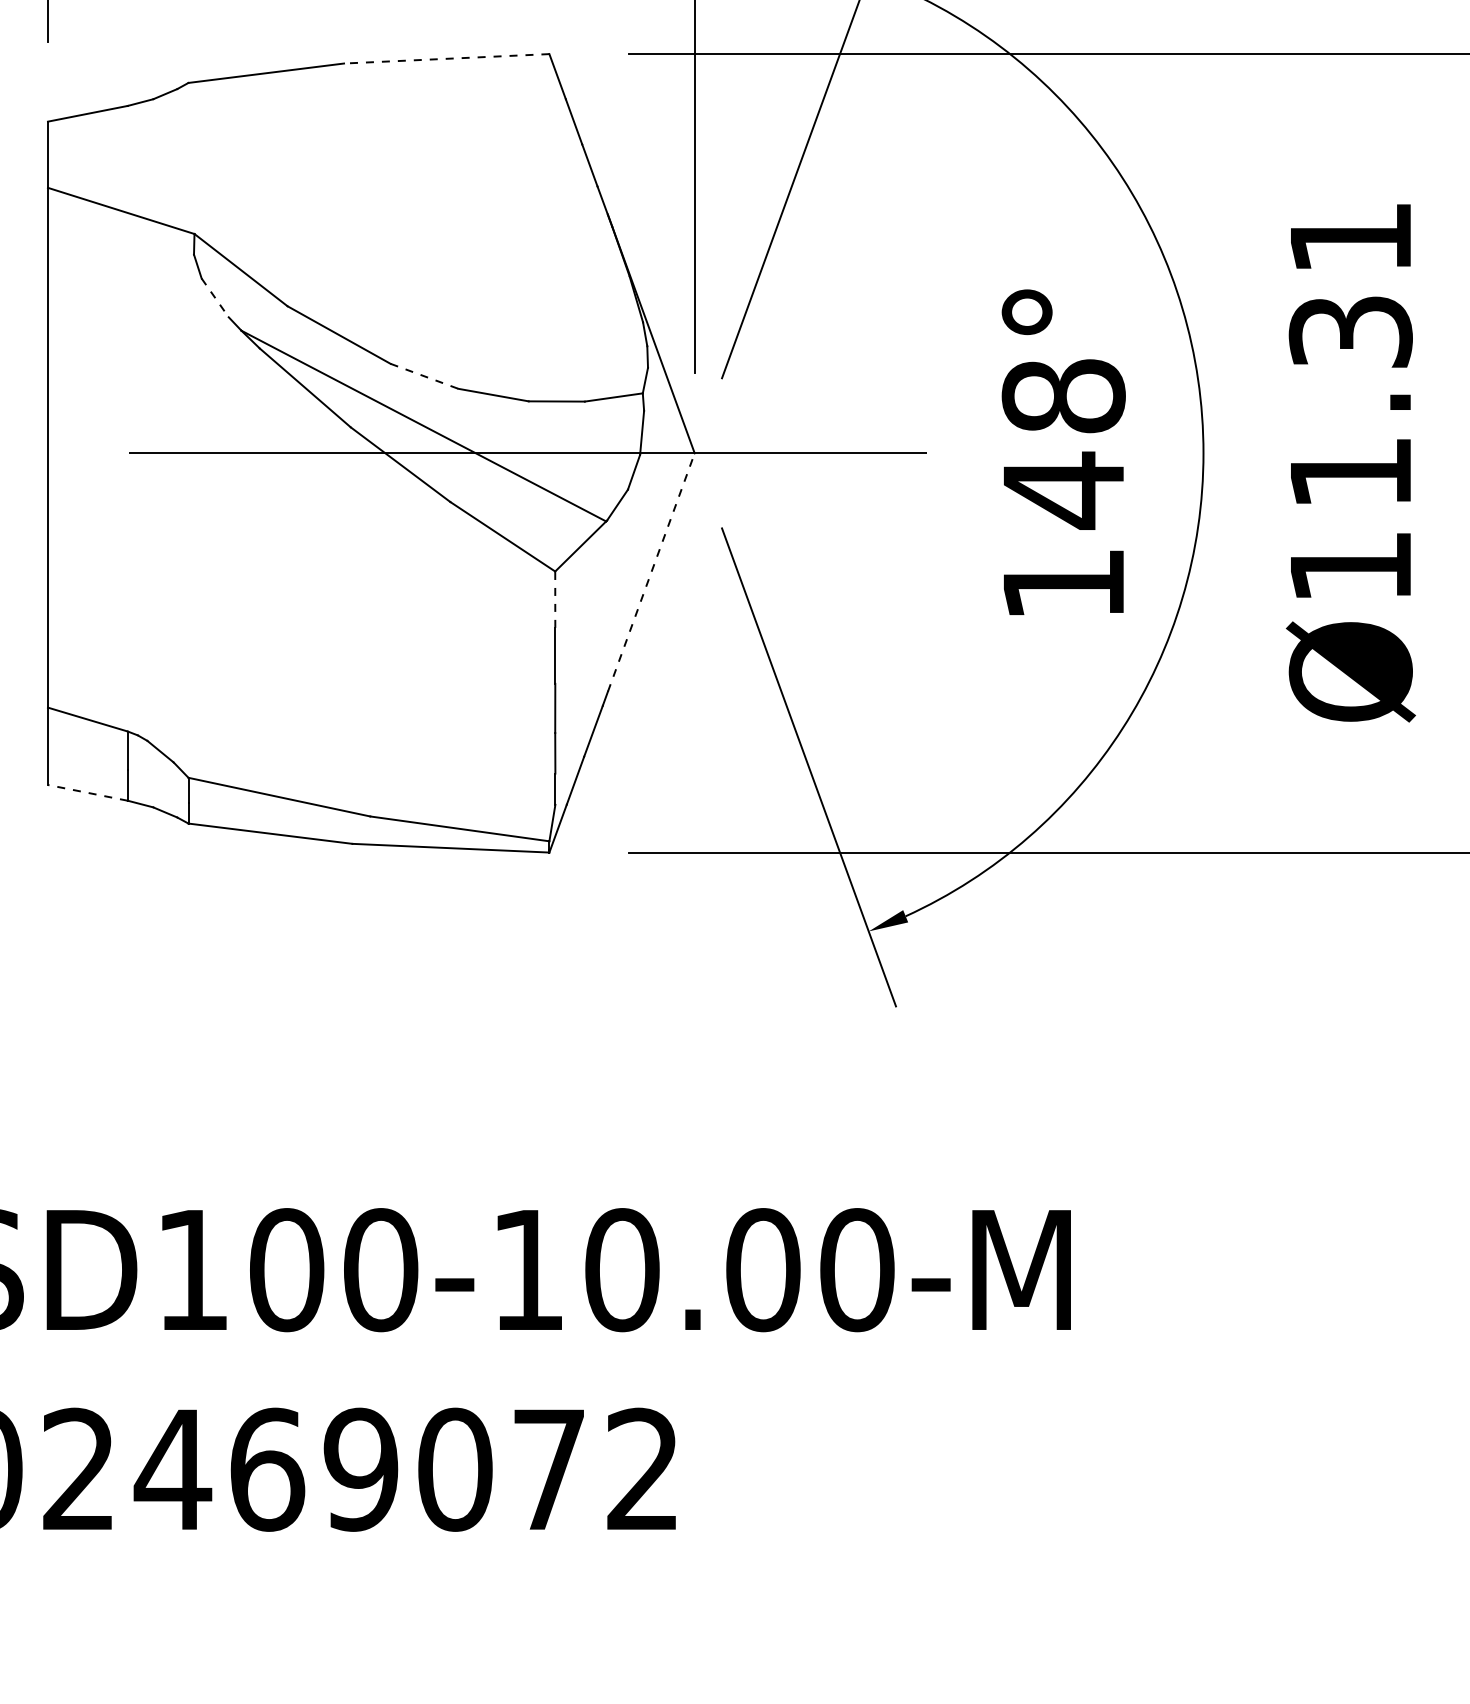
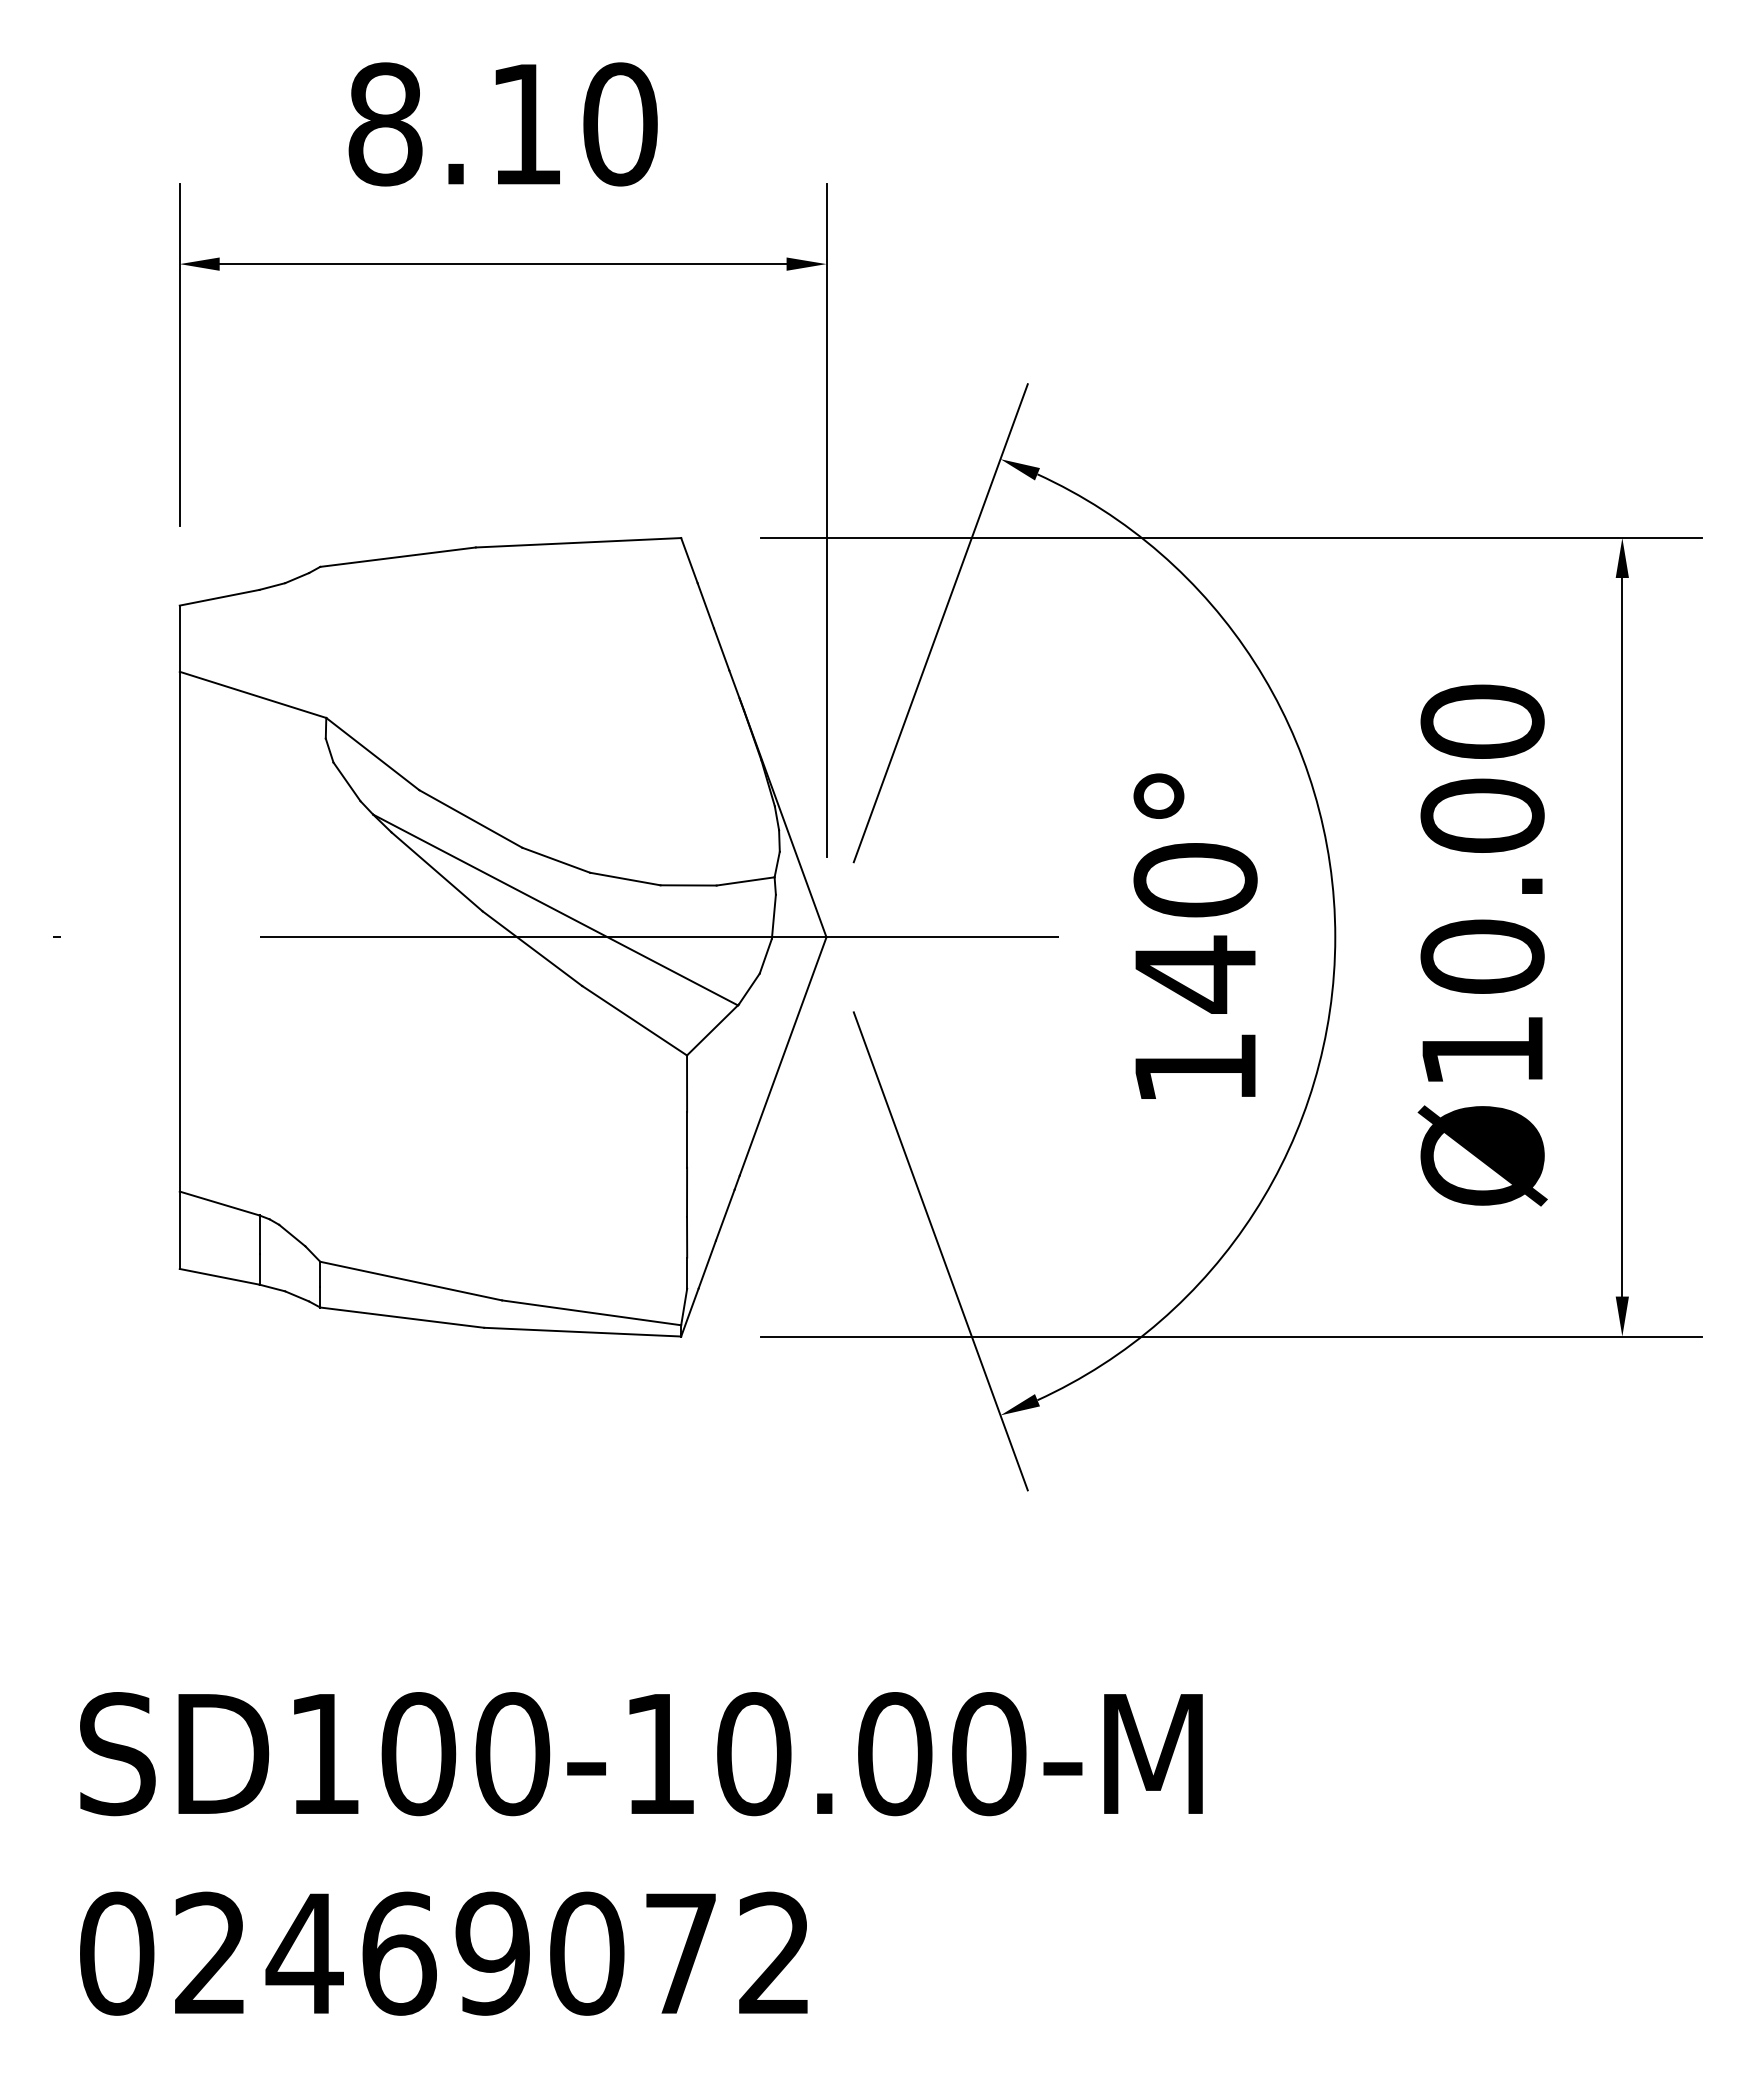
line: (446, 58) -> (578, 542), dashed -> solid
line: (215, 297) -> (347, 781), dashed -> solid
text: (1350, 354) -> (1482, 838), Ø11.31 -> Ø10.00
line: (424, 376) -> (556, 860), dashed -> solid
text: (1063, 396) -> (1195, 880), 148° -> 140°
line: (651, 572) -> (783, 1056), dashed -> solid
line: (555, 599) -> (687, 1083), dashed -> solid
line: (87, 792) -> (219, 1276), dashed -> solid

